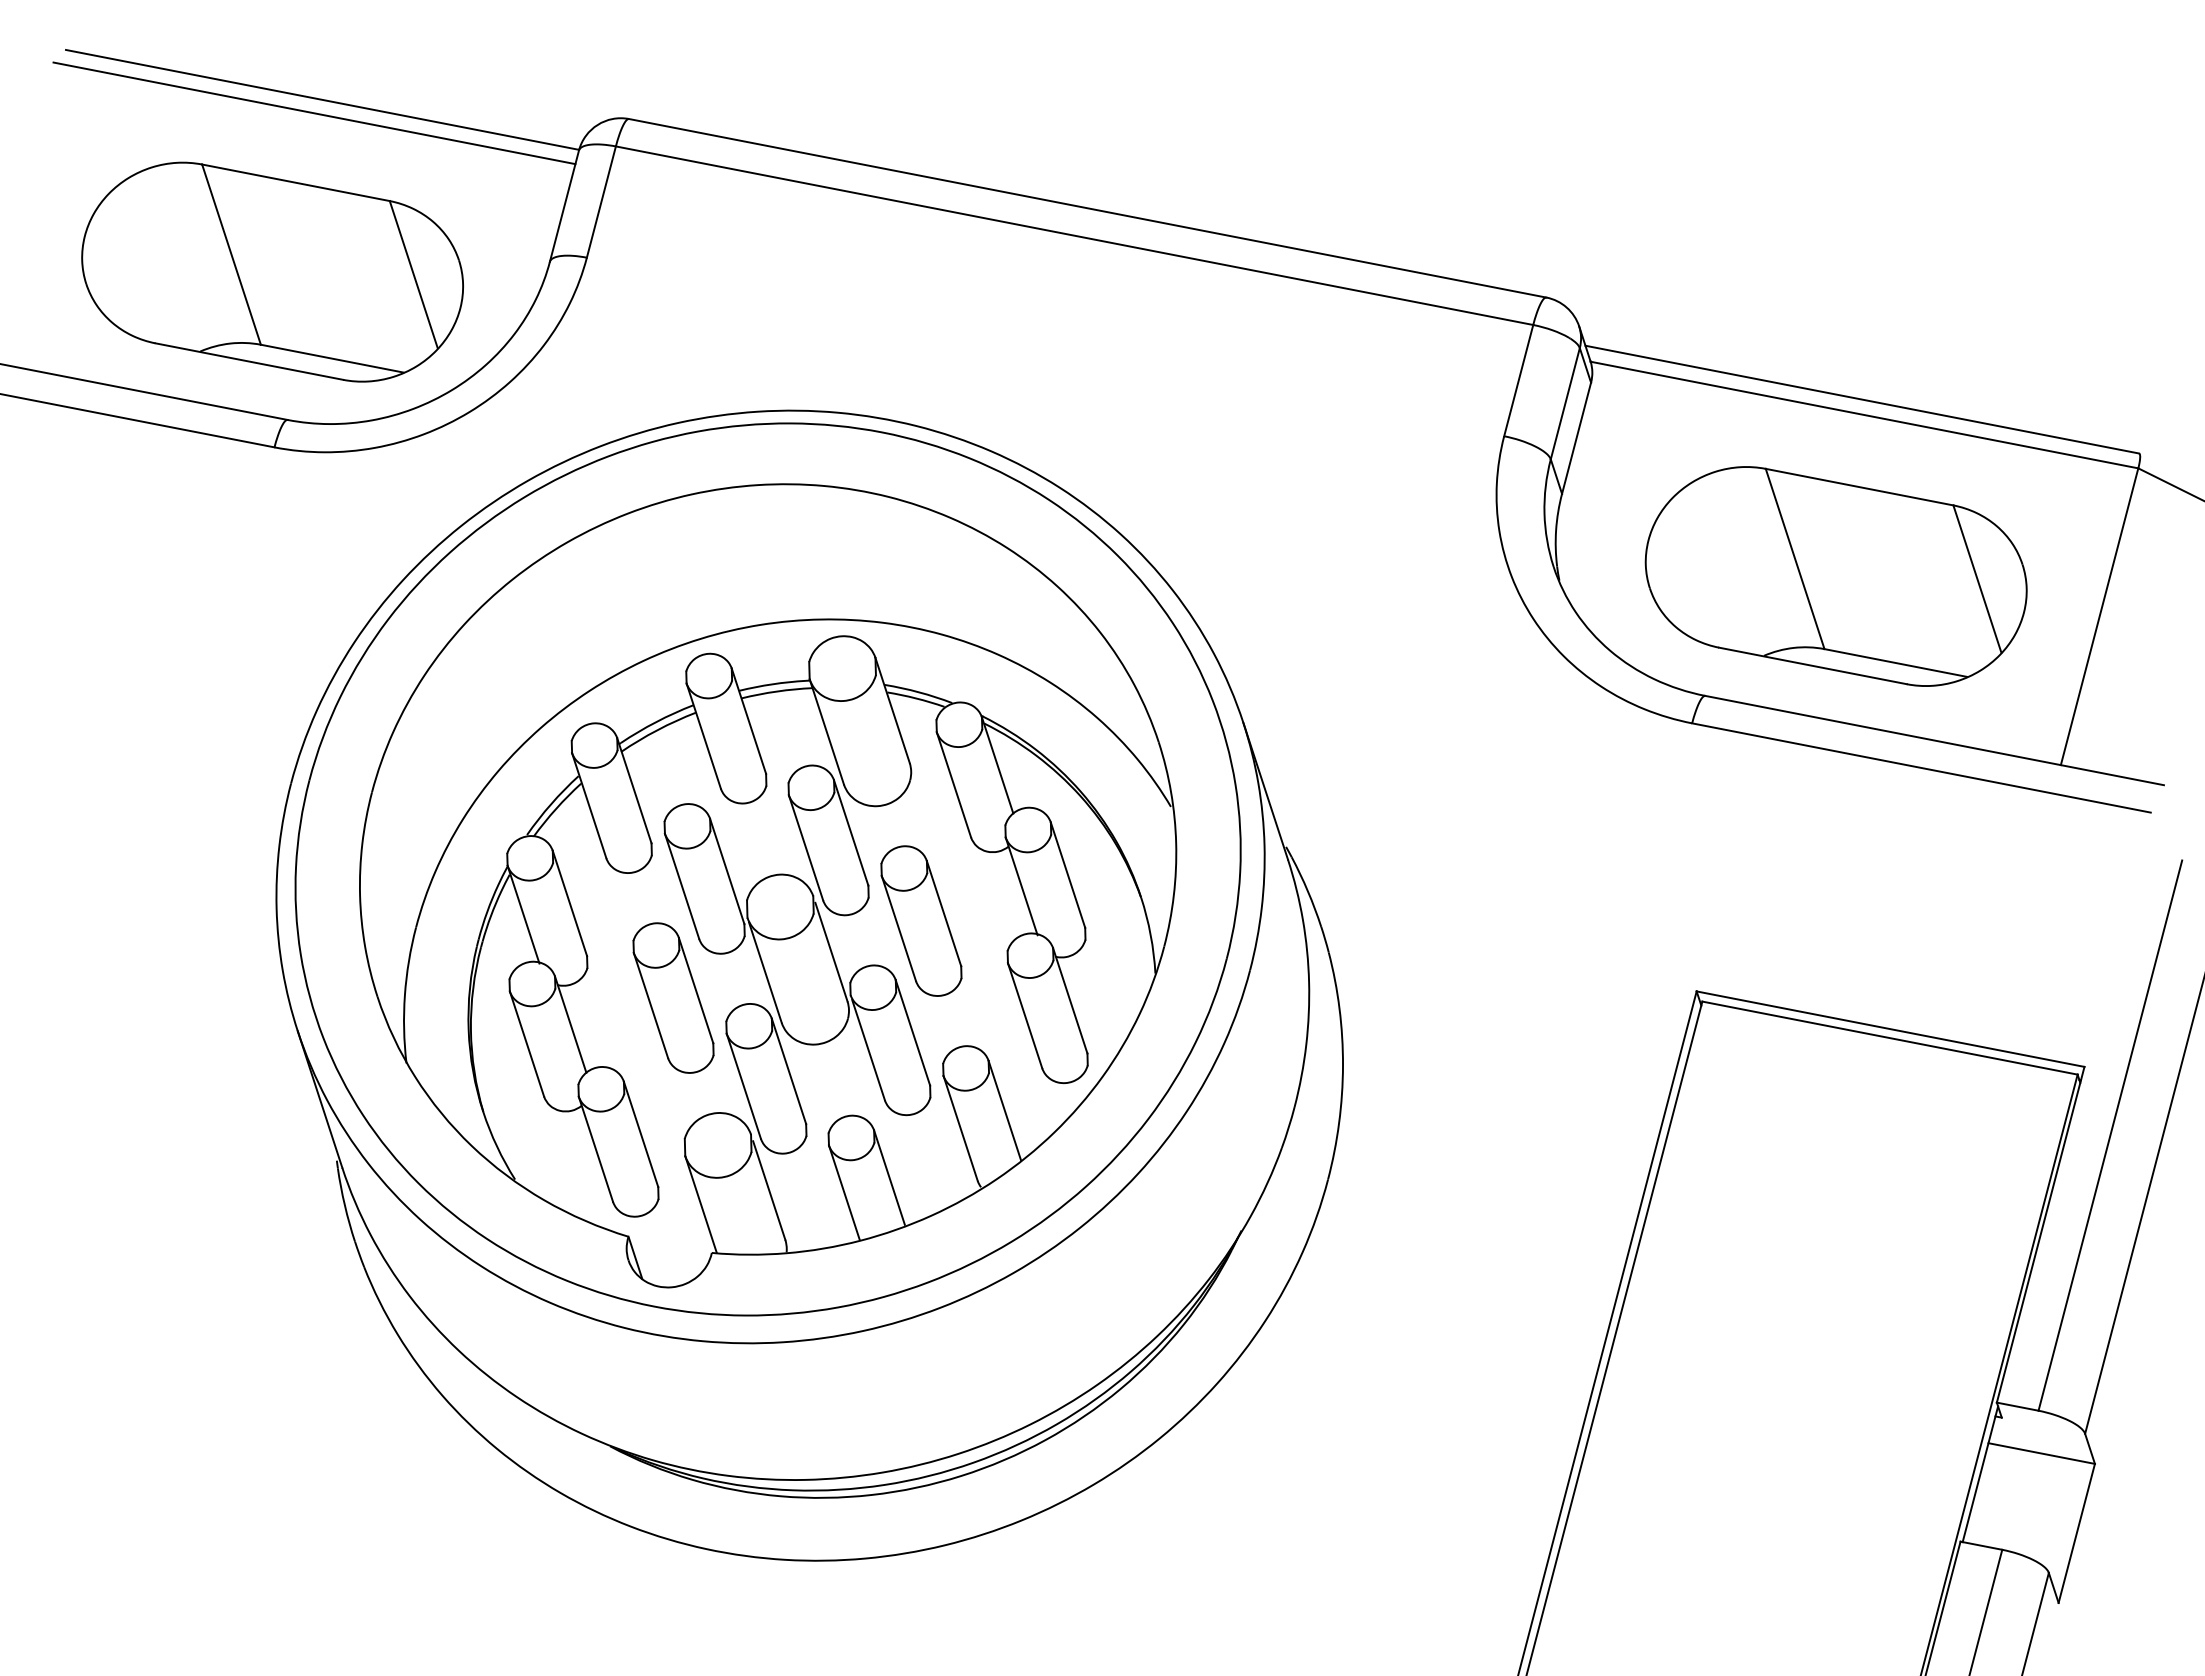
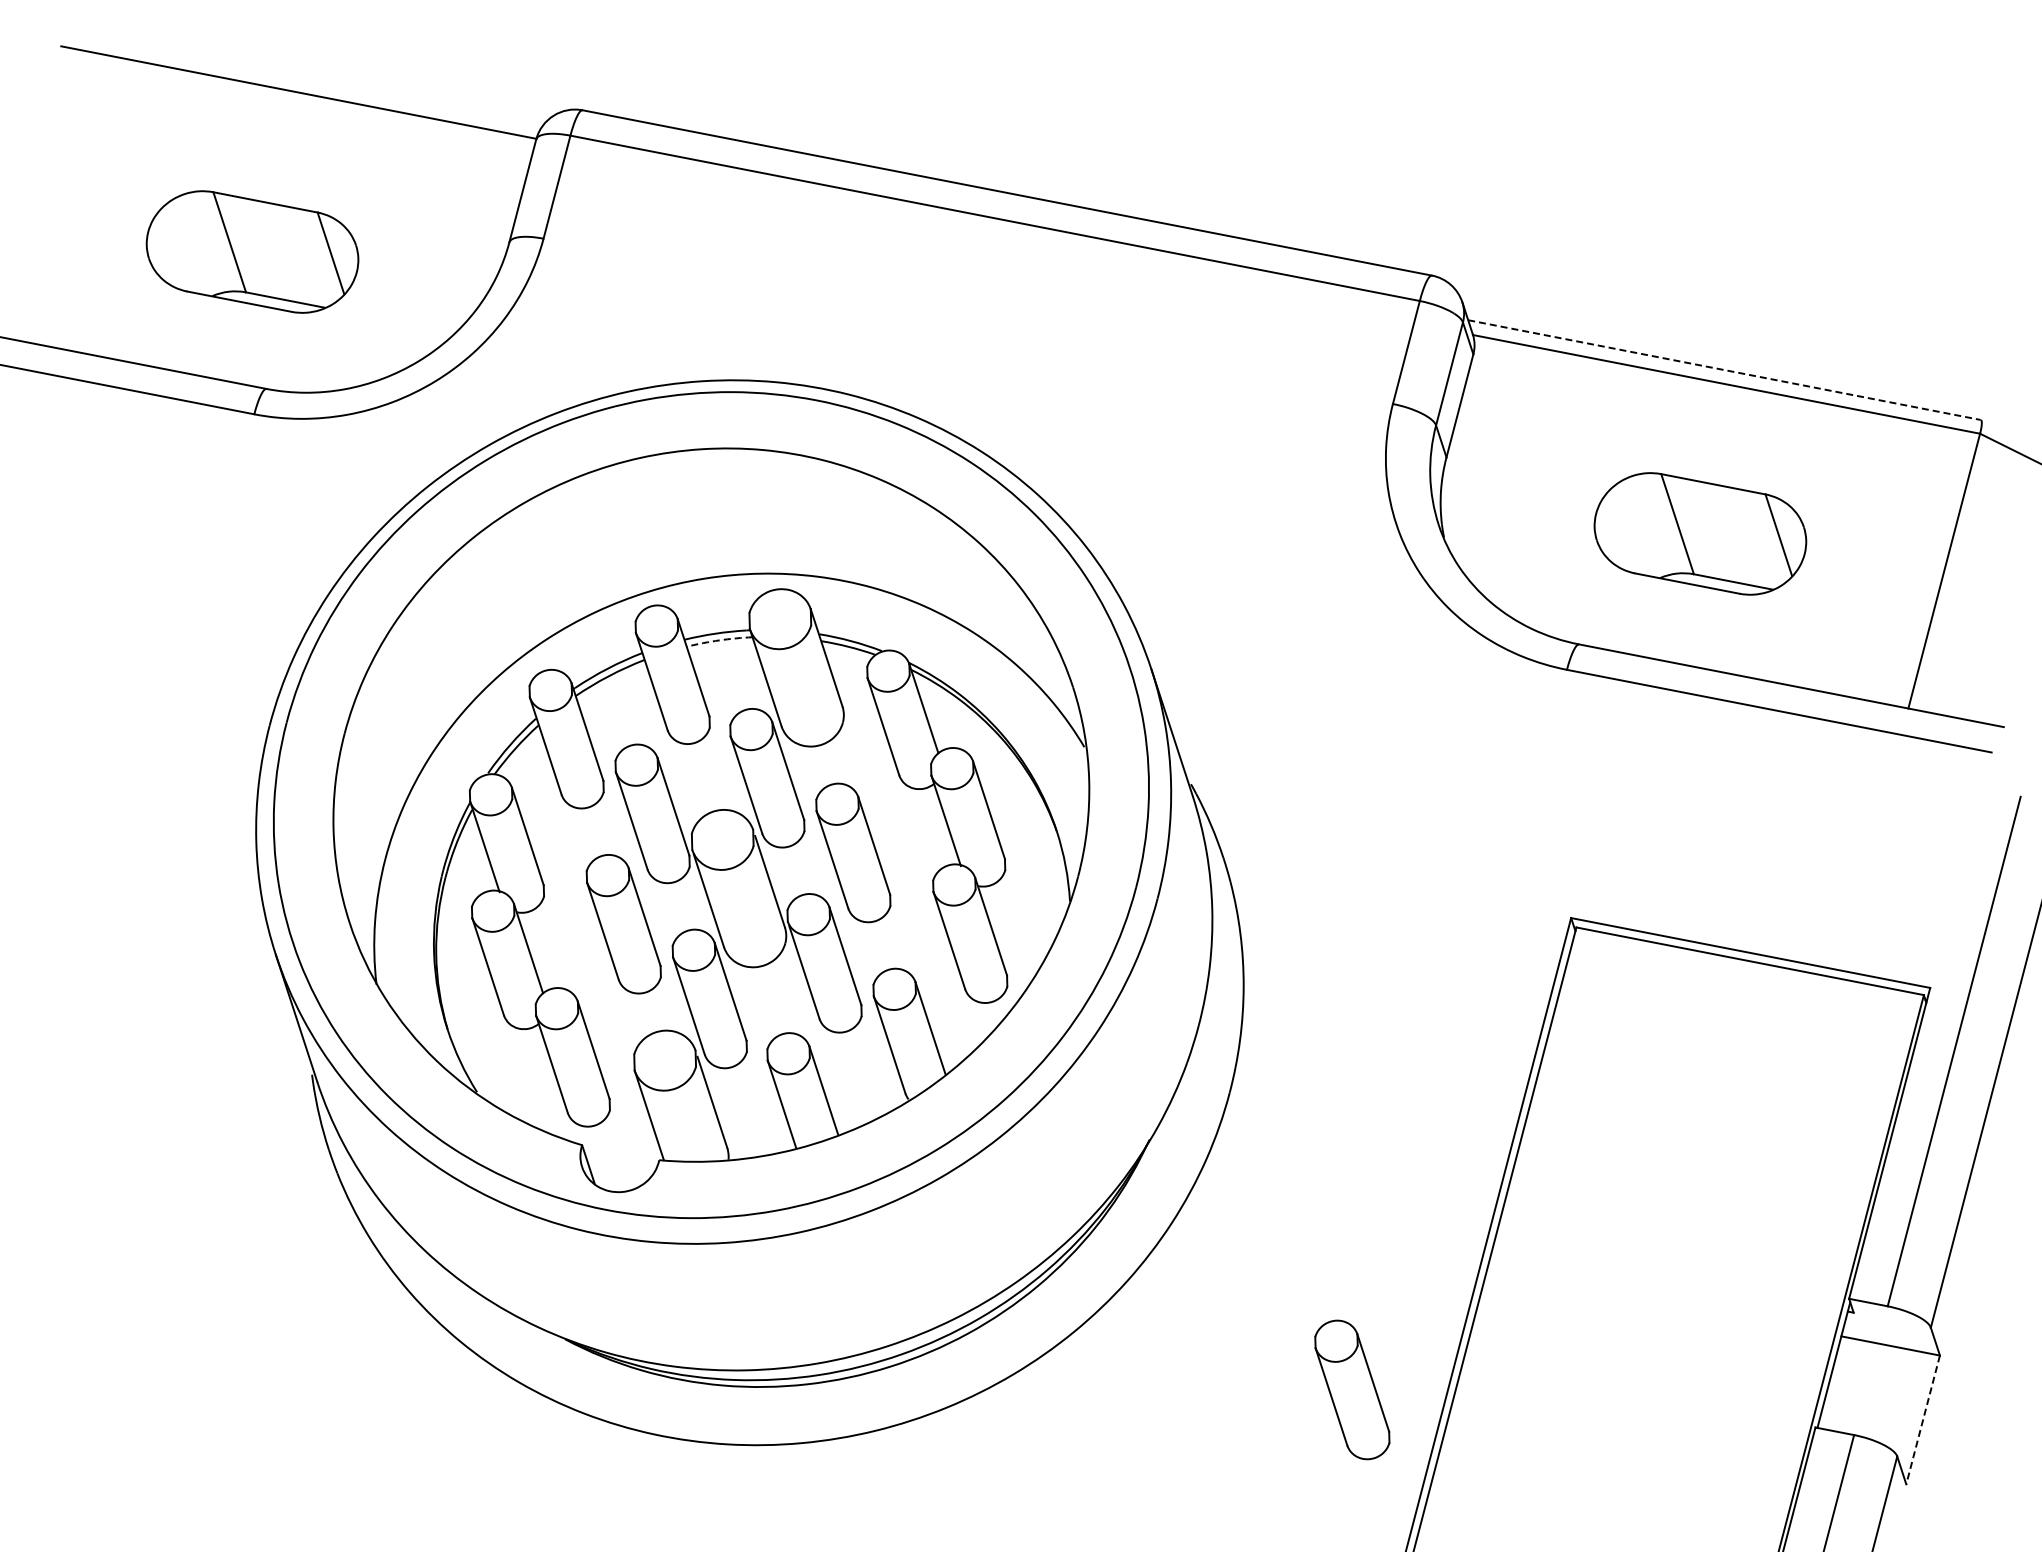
line: (313, 112) -> (290, 104), removed
part: (272, 271) -> (252, 251), size x0.6
line: (1862, 400) -> (1724, 370), solid -> dashed
part: (1836, 576) -> (1700, 533), size x0.6
arc: (776, 691) -> (719, 640), solid -> dashed
part: (1460, 1500) -> (1352, 1389), added
line: (2077, 1532) -> (1923, 1419), solid -> dashed

